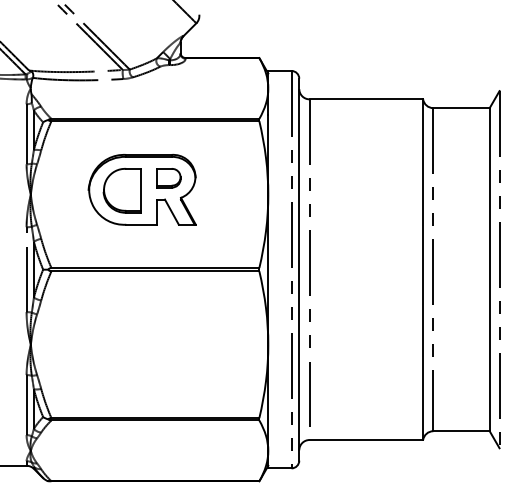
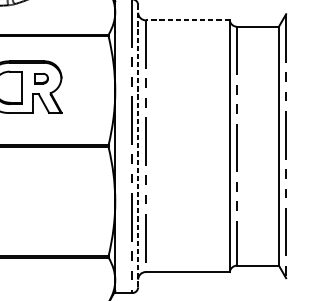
line: (366, 99) -> (187, 20), solid -> dashed
part: (168, 178) -> (41, 78), size x0.7
line: (299, 269) -> (138, 146), solid -> dashed

